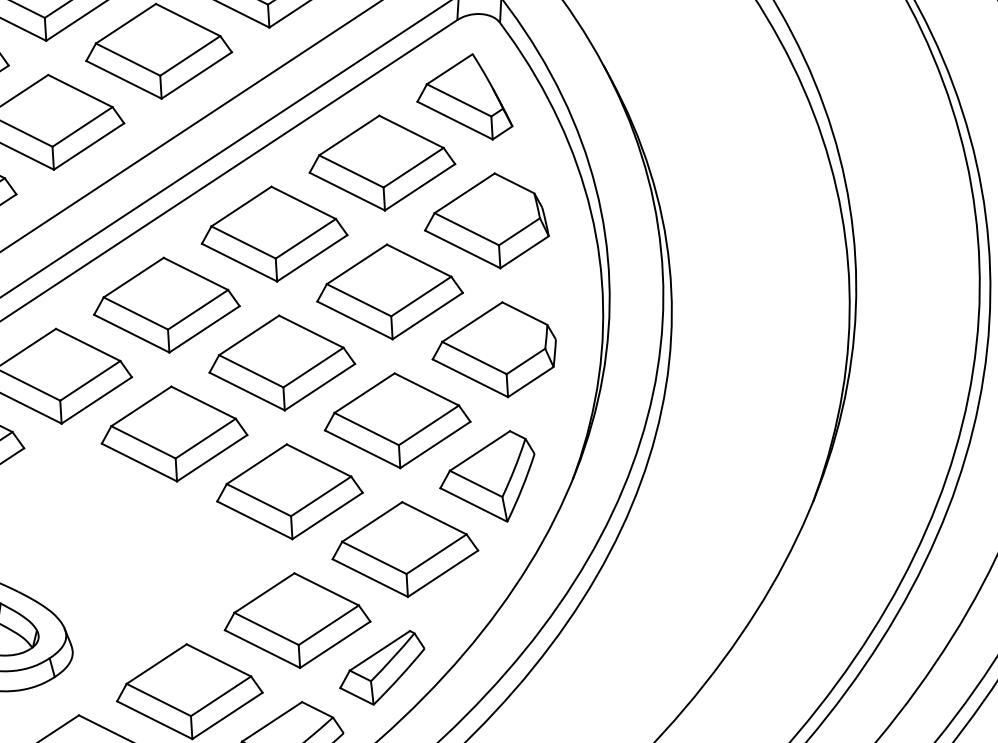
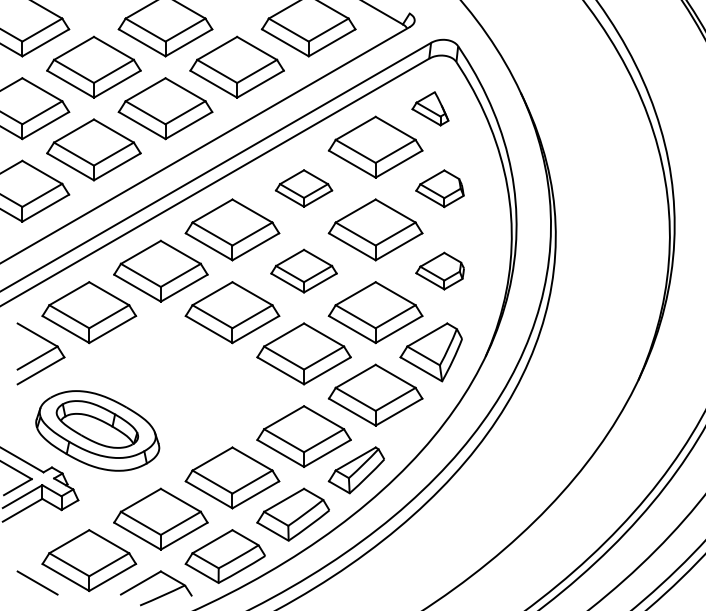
part: (463, 97) -> (430, 108), size x0.6
part: (485, 221) -> (439, 188), size x0.6
part: (273, 234) -> (303, 188), size x0.6
part: (492, 349) -> (439, 270), size x0.6
part: (281, 361) -> (303, 270), size x0.7

